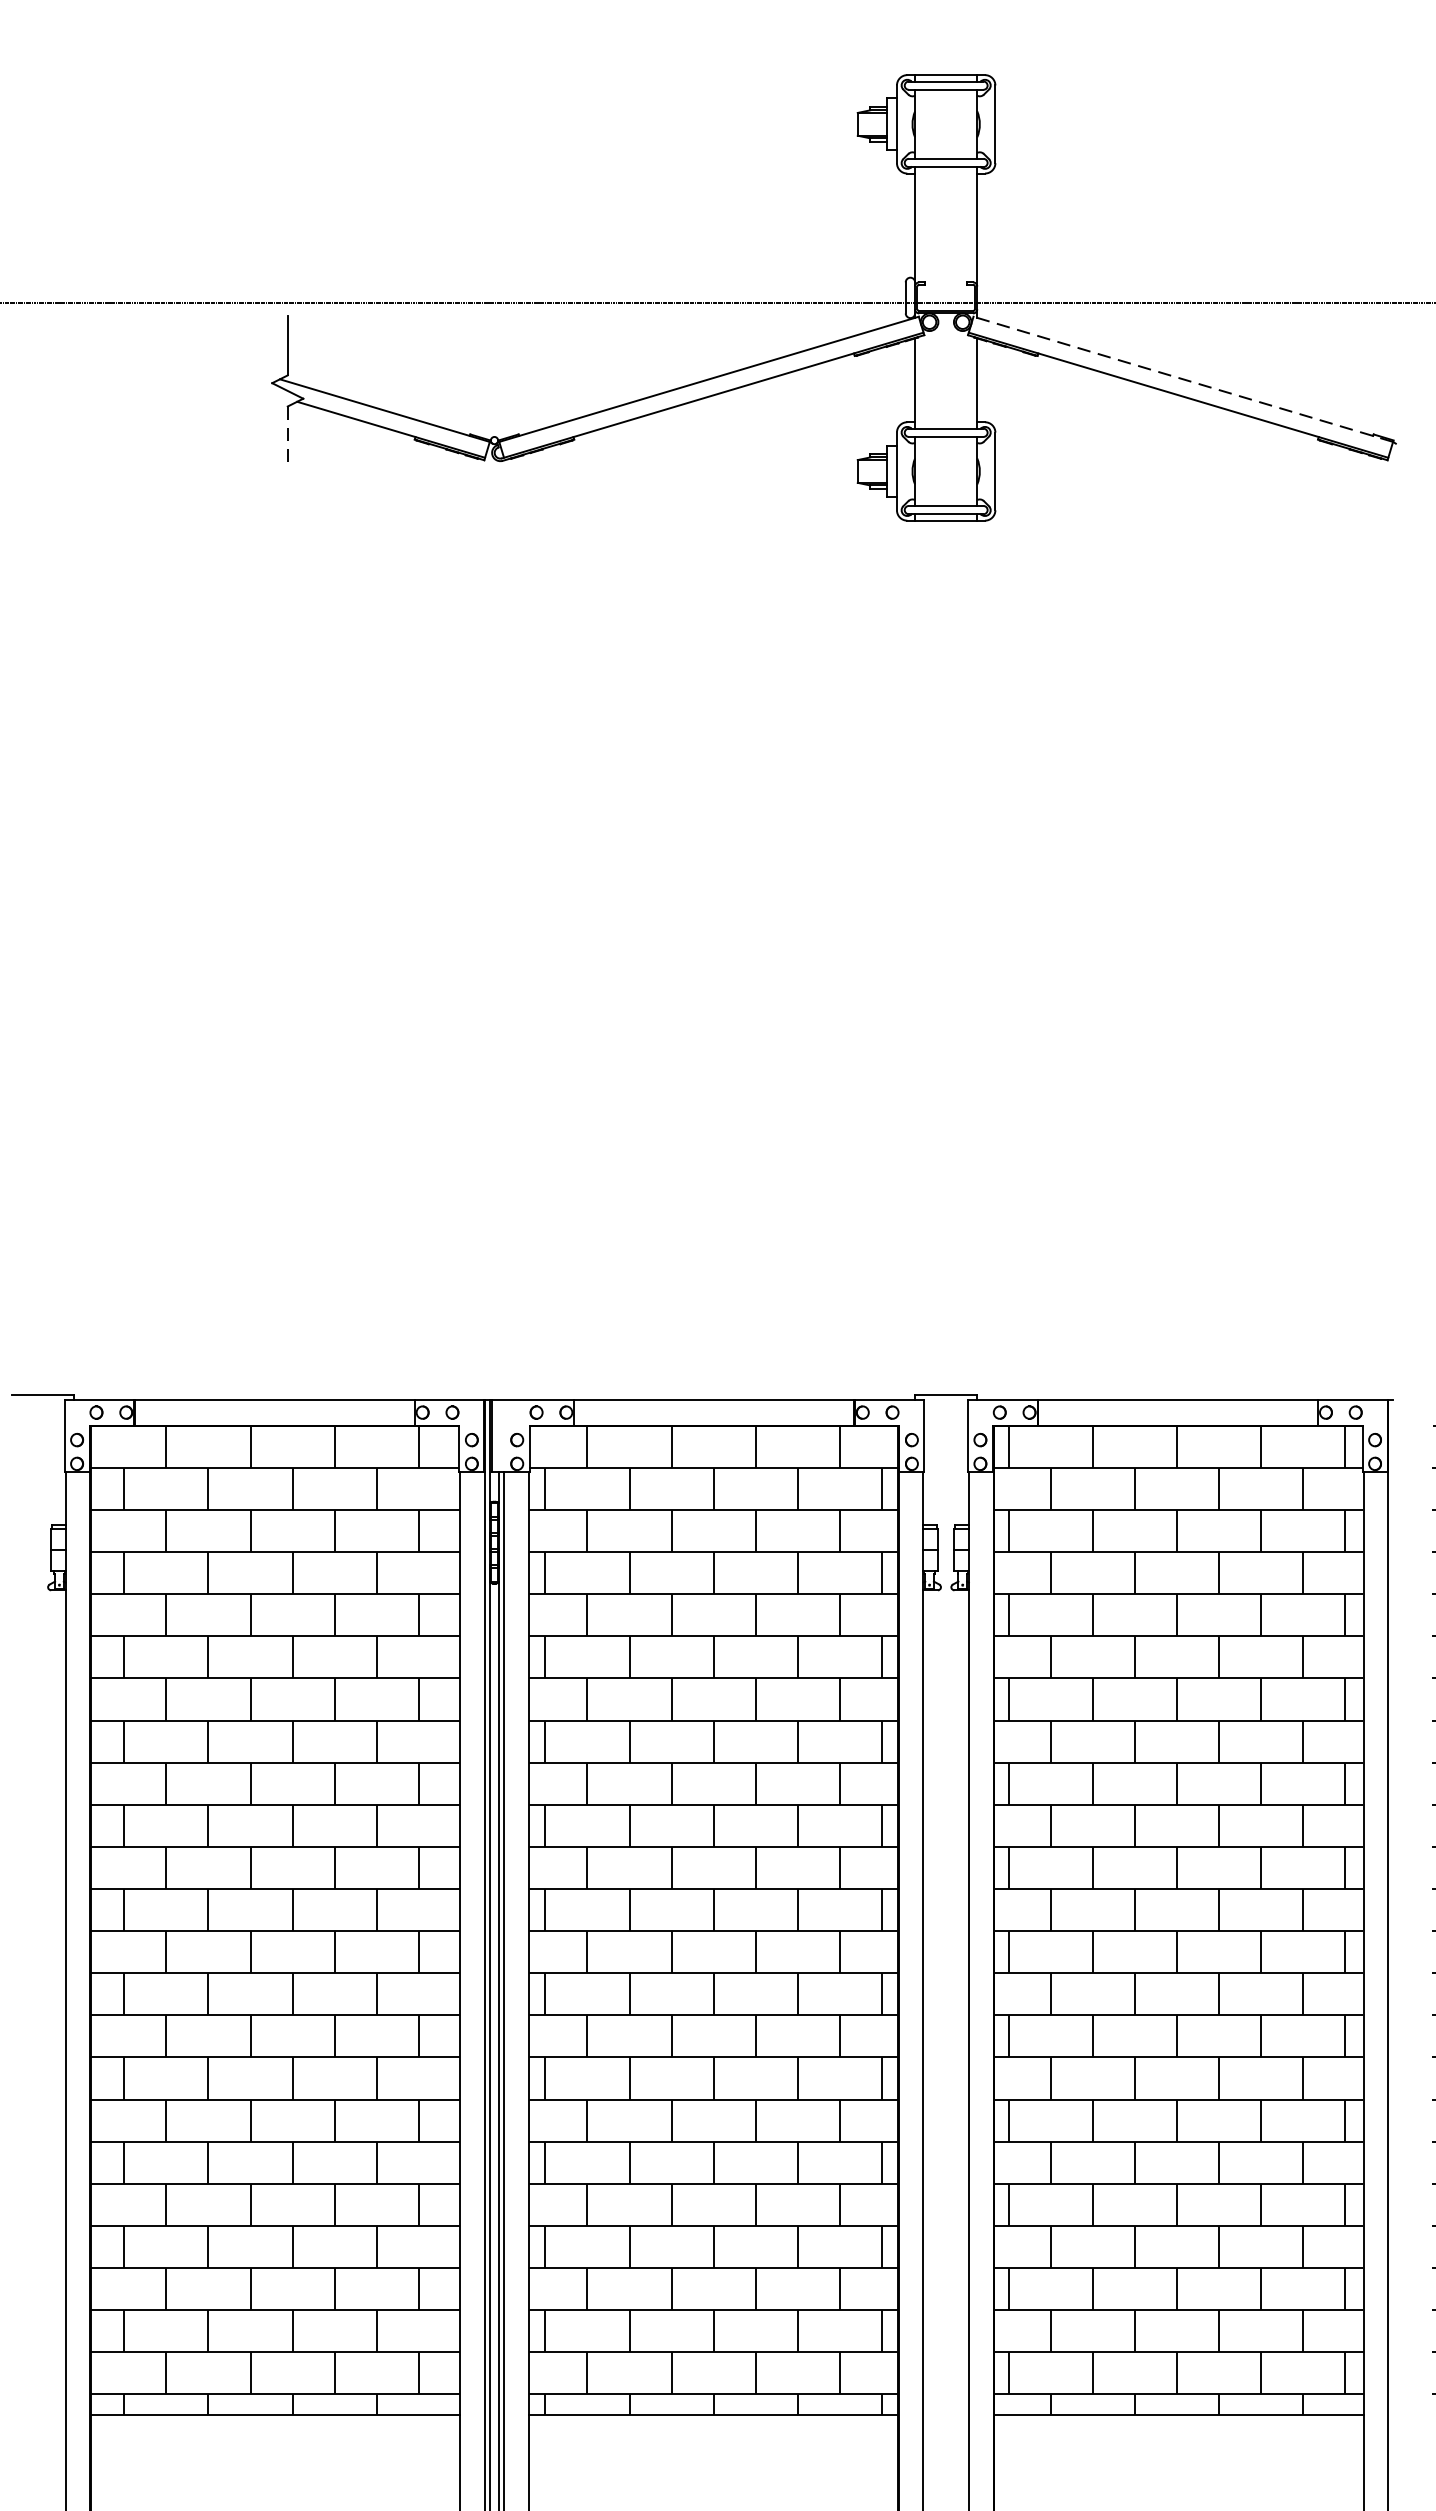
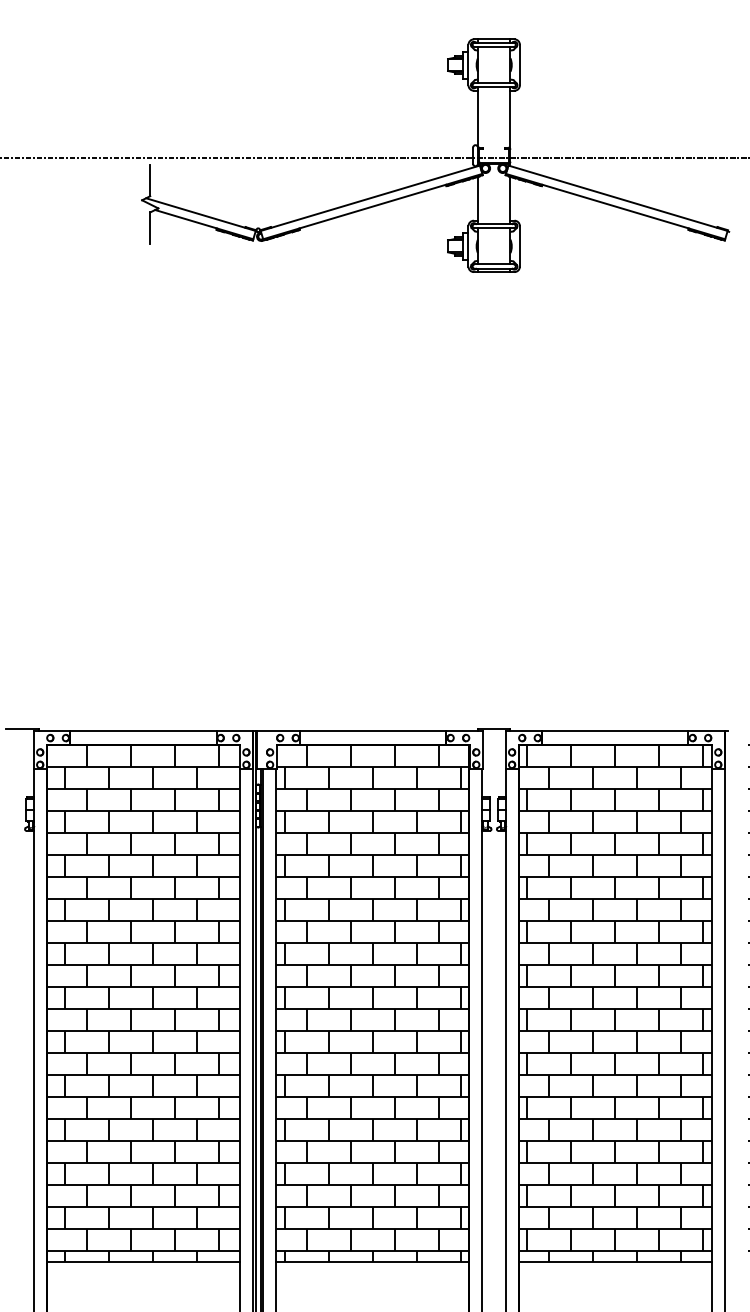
line: (1182, 379) -> (617, 198), dashed -> solid
line: (288, 437) -> (150, 228), dashed -> solid

